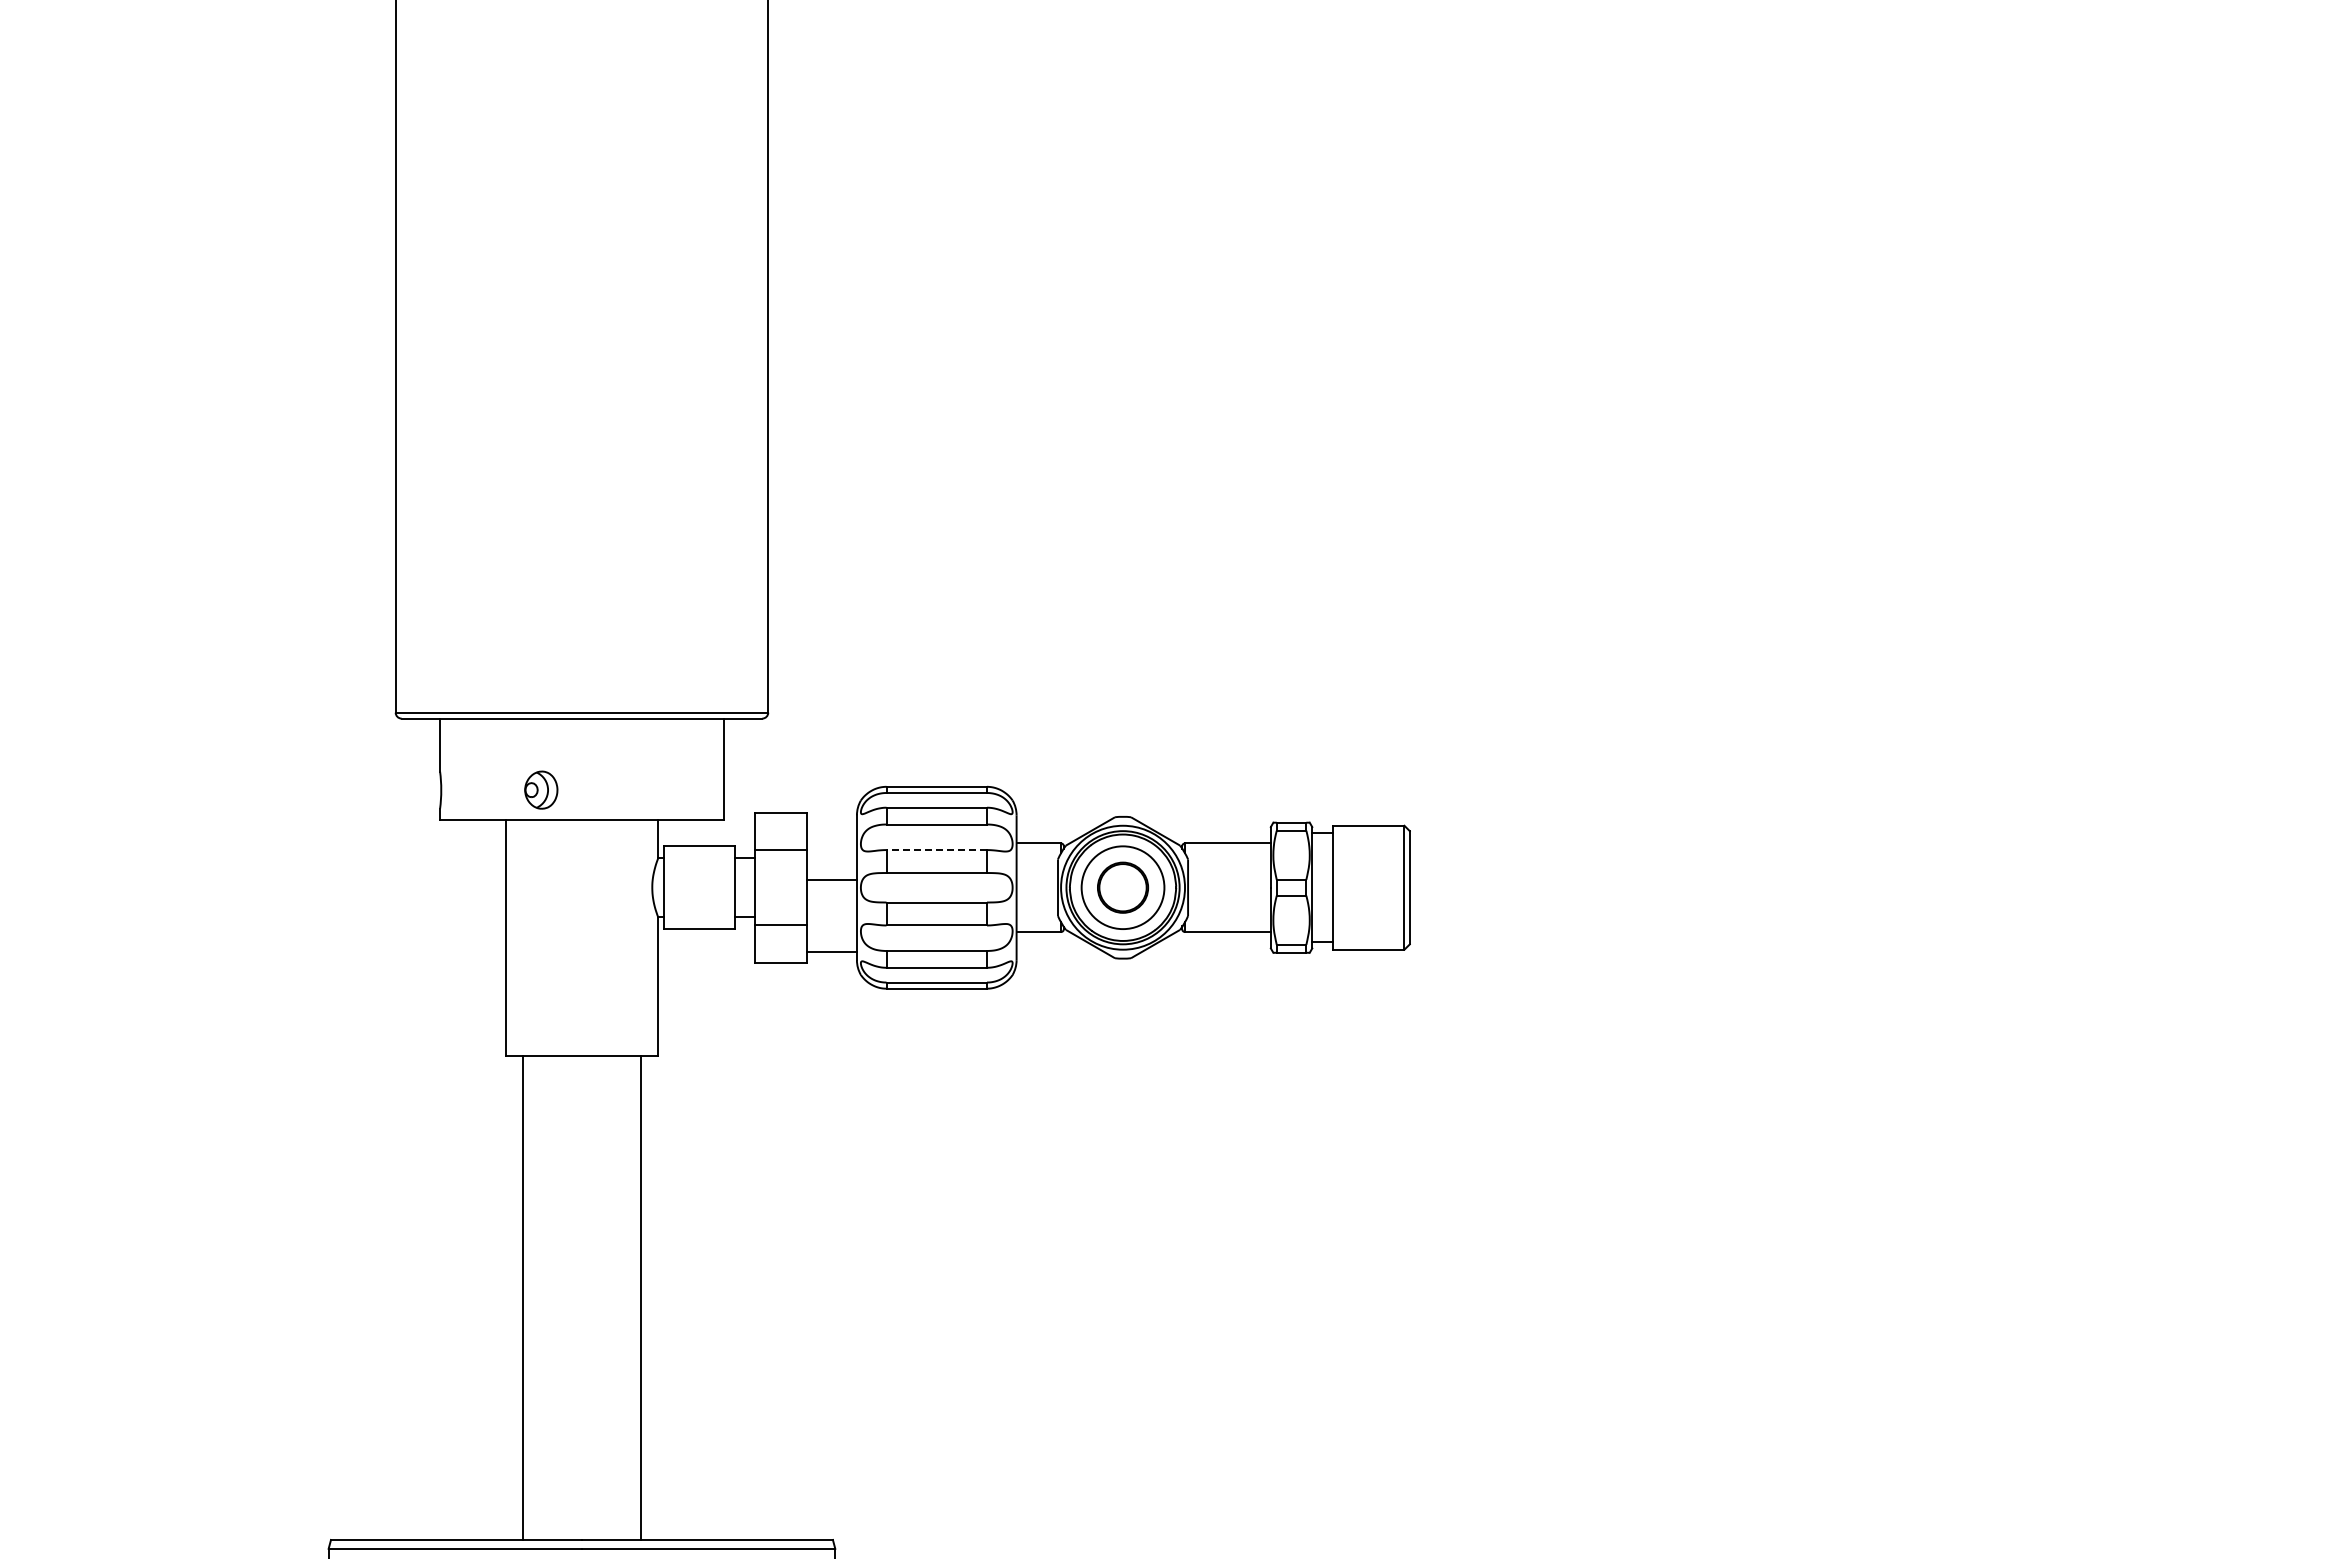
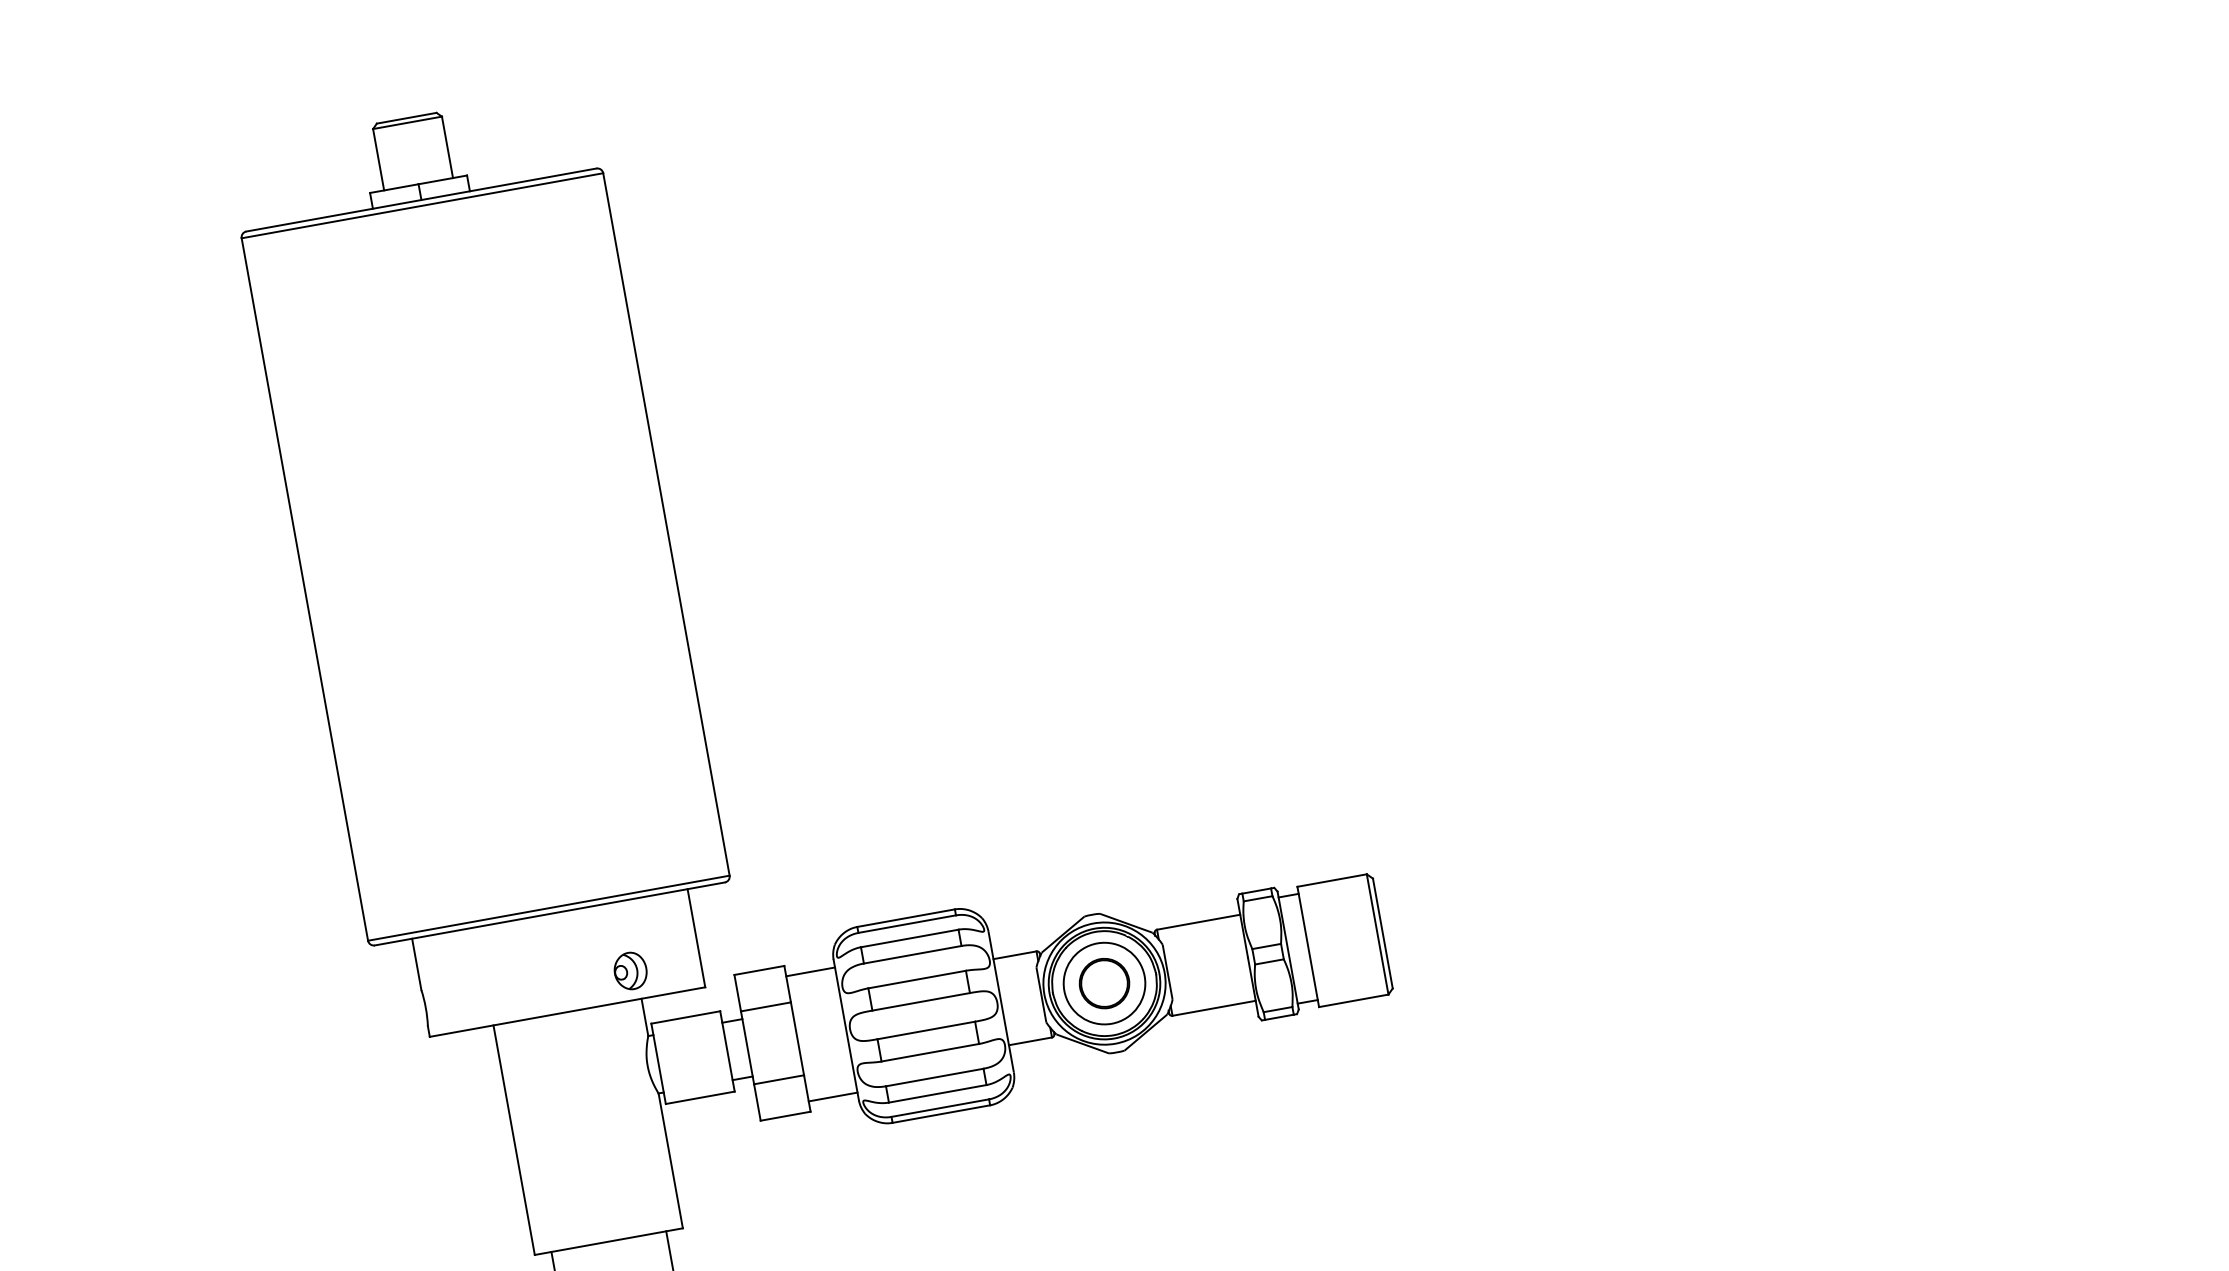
part: (541, 789) -> (630, 970), moved
line: (936, 850) -> (916, 980), dashed -> solid
line: (831, 880) -> (810, 972), moved

